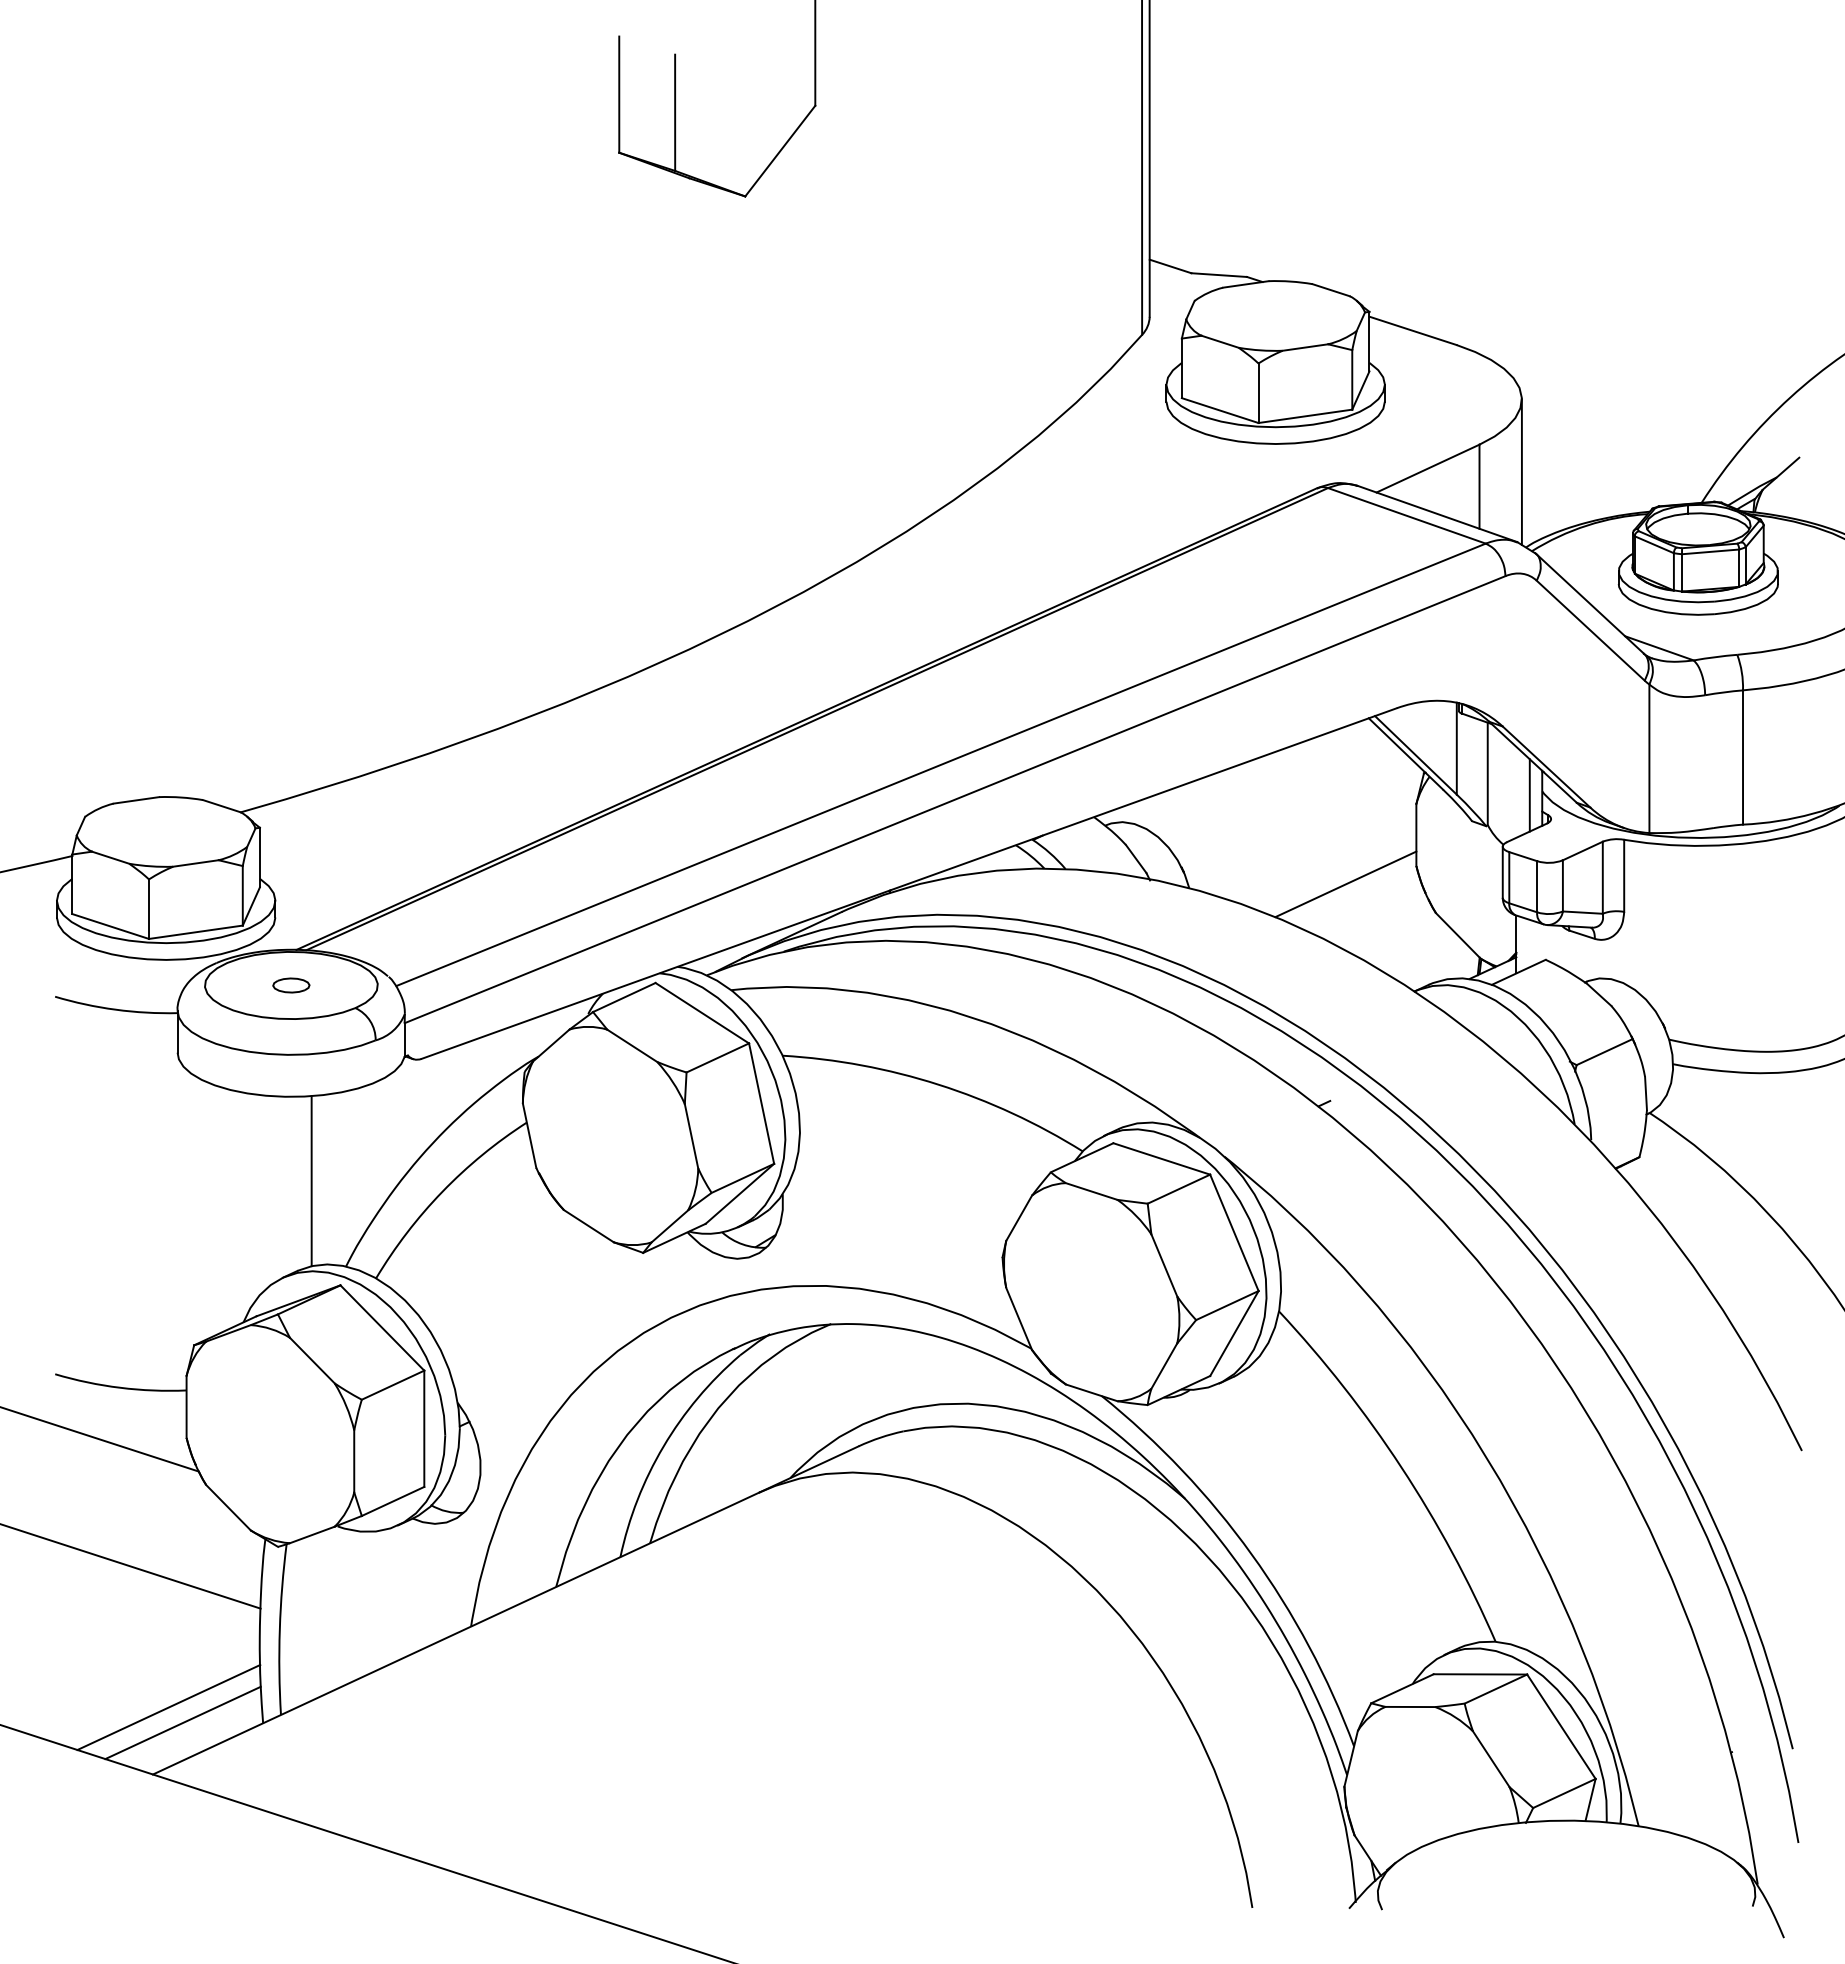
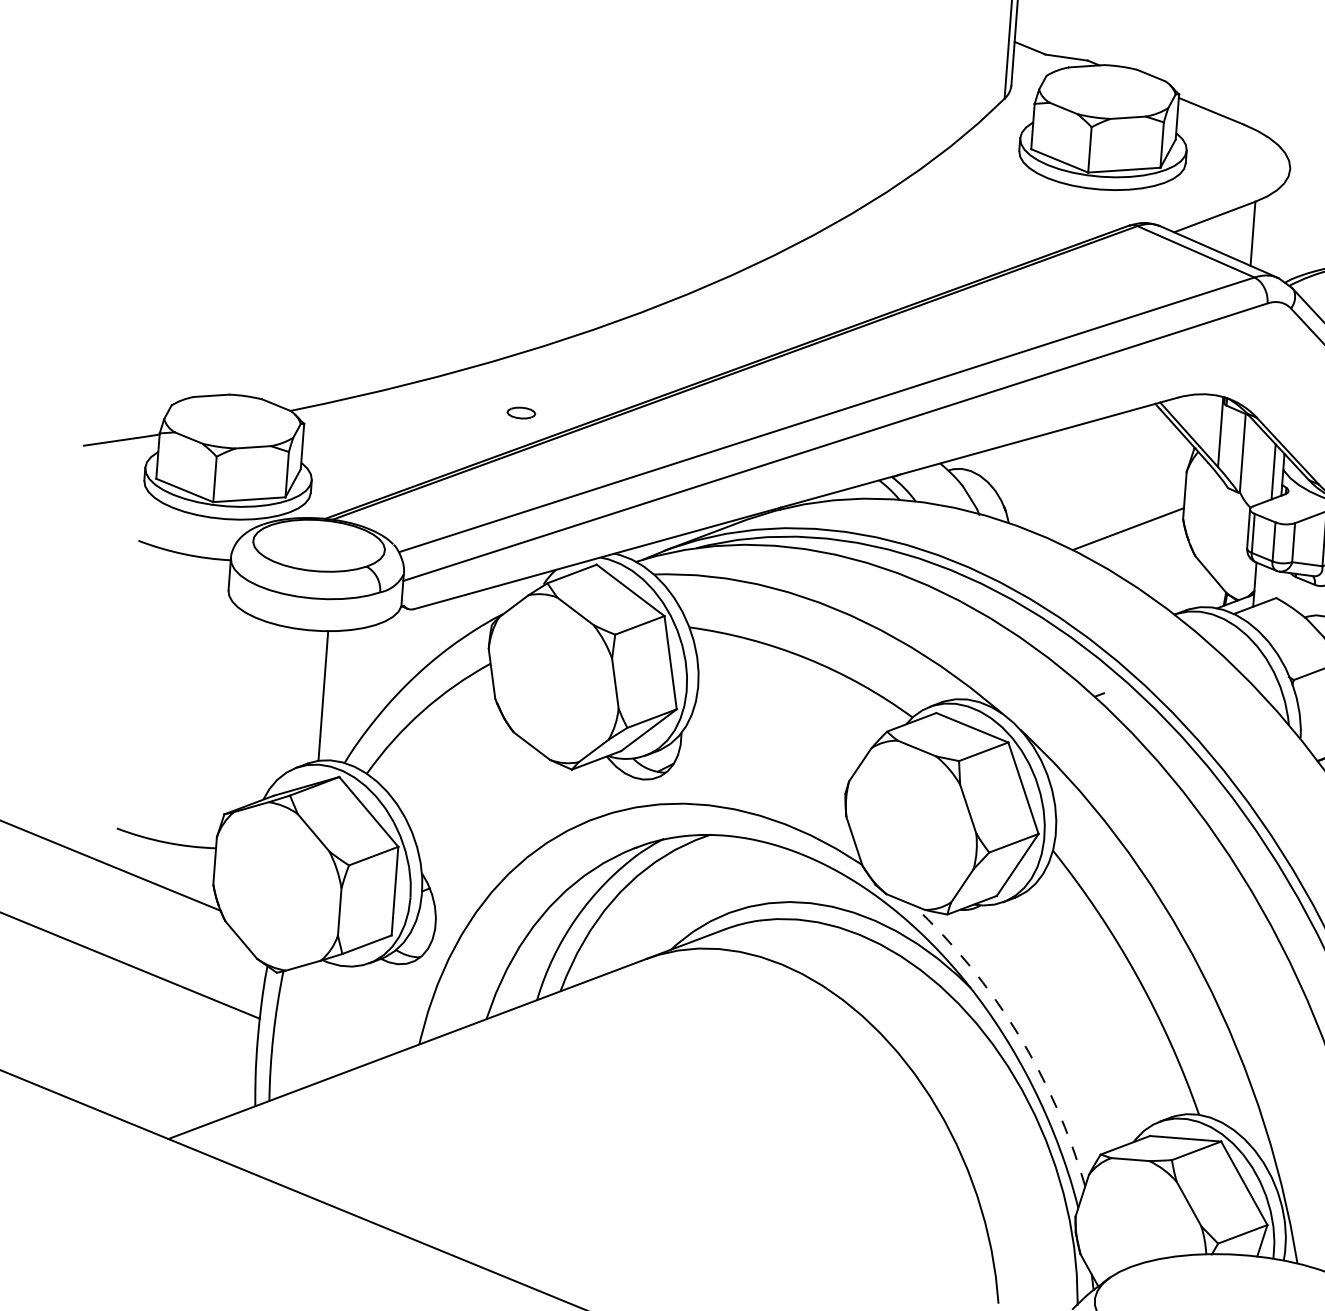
line: (1521, 472) -> (1285, 225), removed
part: (291, 985) -> (521, 413), moved
arc: (1251, 1554) -> (1018, 1034), solid -> dashed
line: (168, 1707) -> (184, 1088), removed
line: (182, 1722) -> (193, 1101), removed

